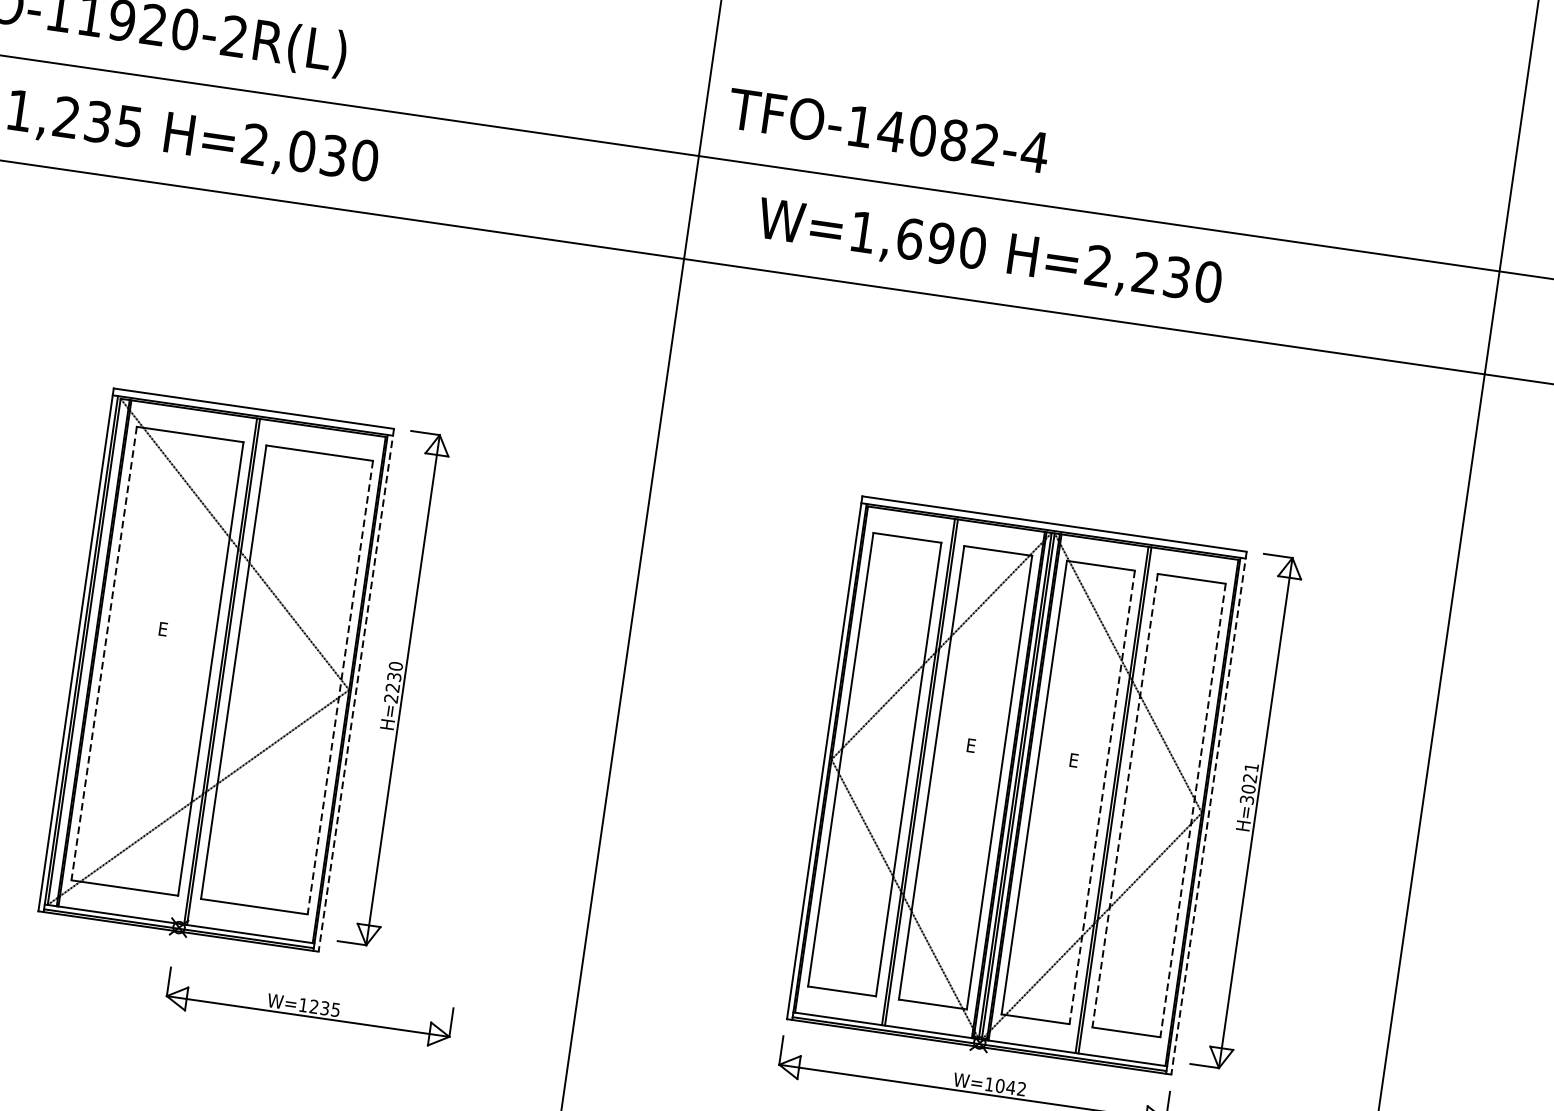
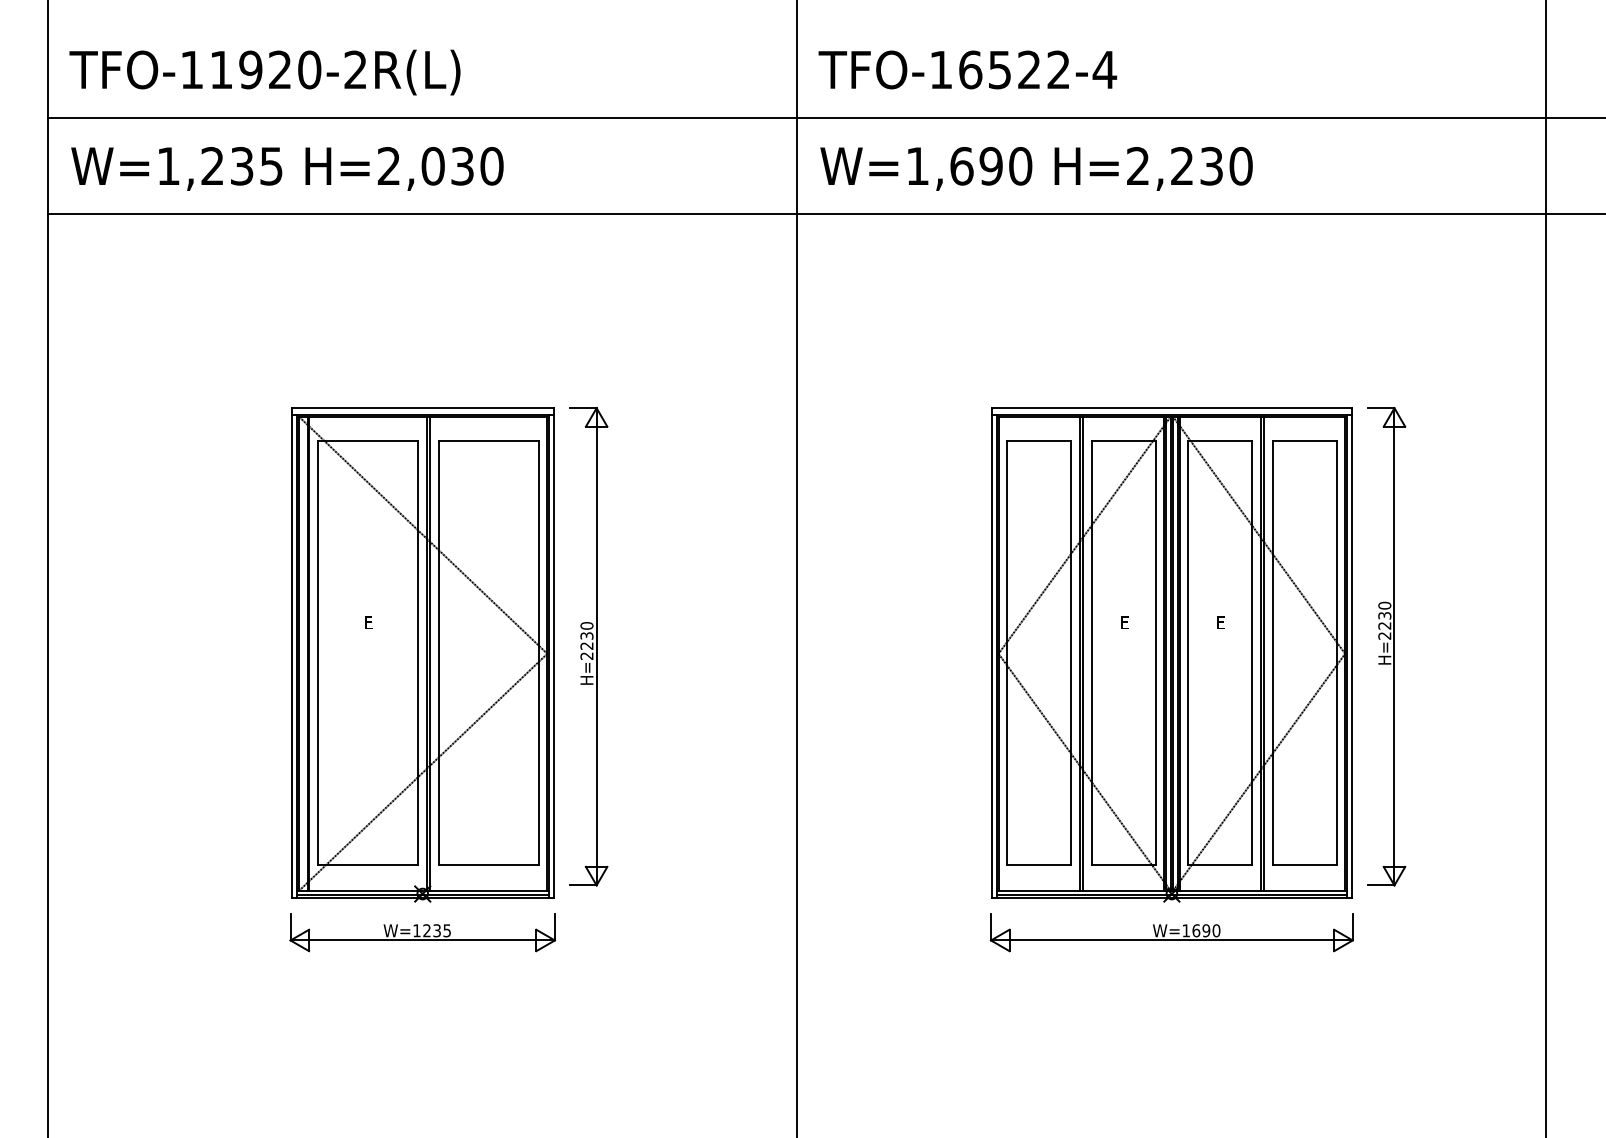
text: (922, 135) -> (999, 69), TFO-14082-4 -> TFO-16522-4
text: (989, 252) -> (1036, 168), moved
line: (103, 654) -> (317, 653), dashed -> solid
line: (339, 688) -> (538, 653), dashed -> solid
line: (355, 690) -> (553, 653), dashed -> solid
text: (1249, 783) -> (1384, 620), H=3021 -> H=2230
line: (1101, 798) -> (1251, 653), dashed -> solid
line: (1125, 801) -> (1273, 653), dashed -> solid
line: (1192, 811) -> (1336, 653), dashed -> solid
line: (1208, 813) -> (1351, 653), dashed -> solid
part: (309, 1007) -> (422, 932), moved
text: (1011, 1087) -> (1206, 930), W=1042 -> W=1690

